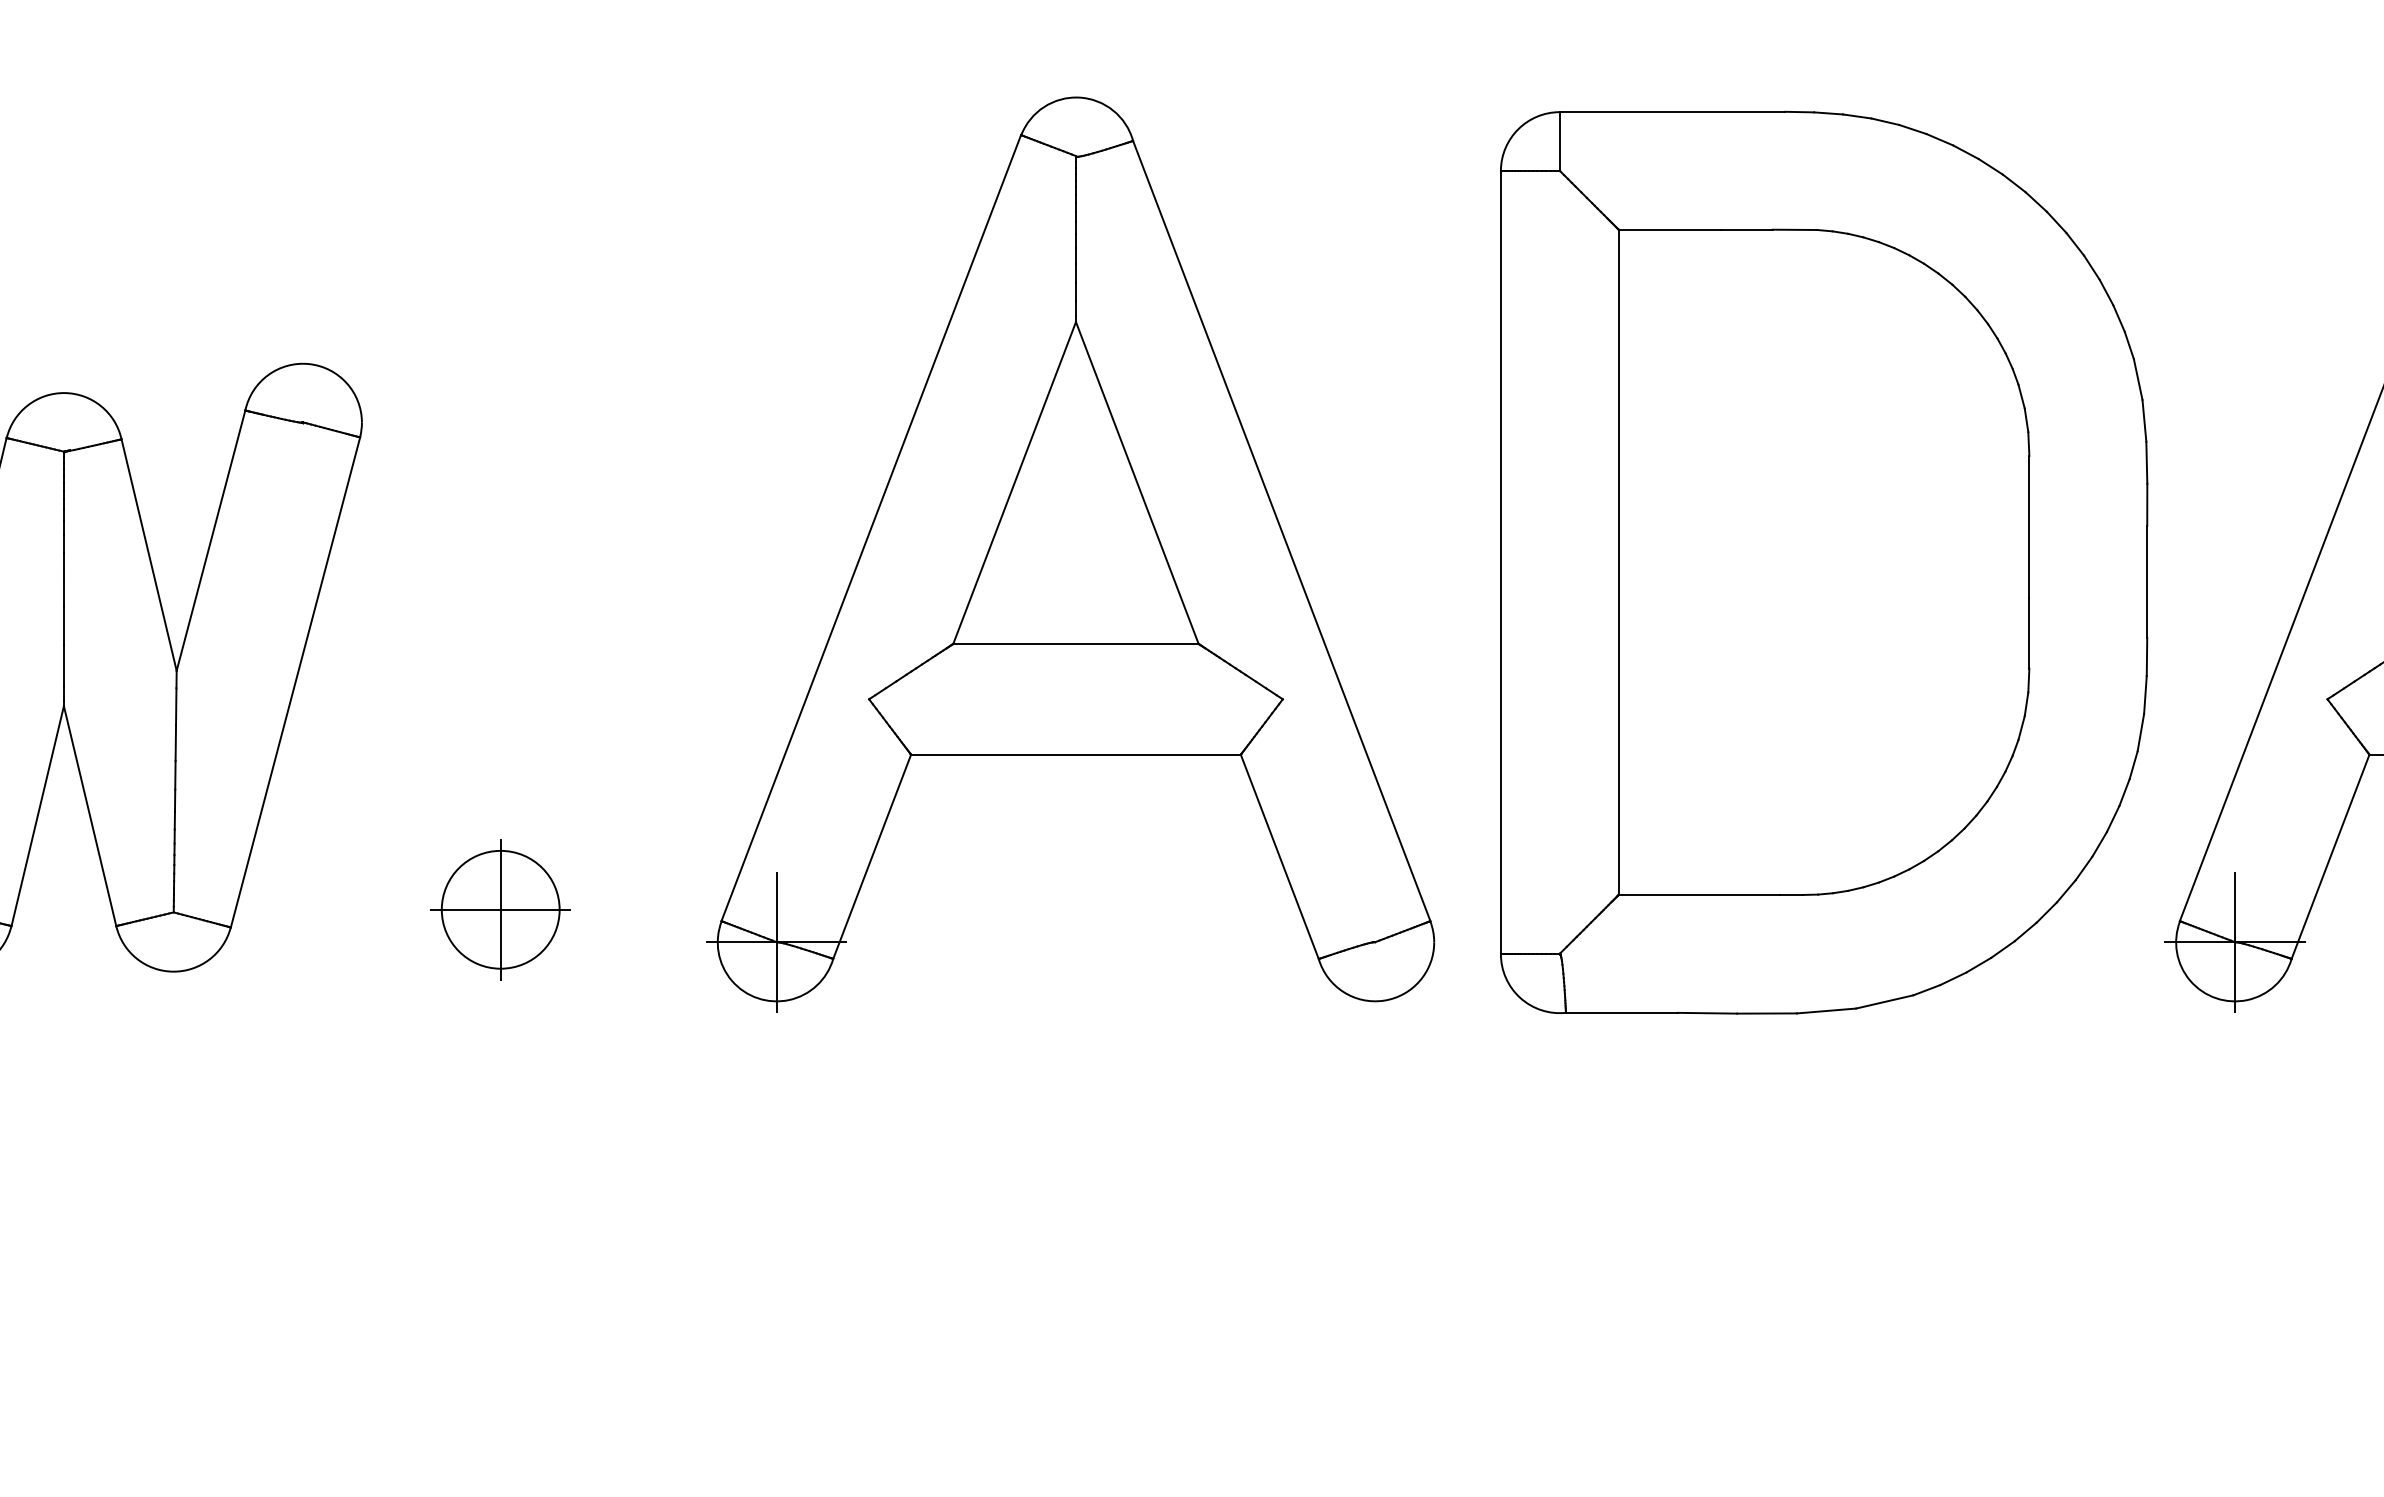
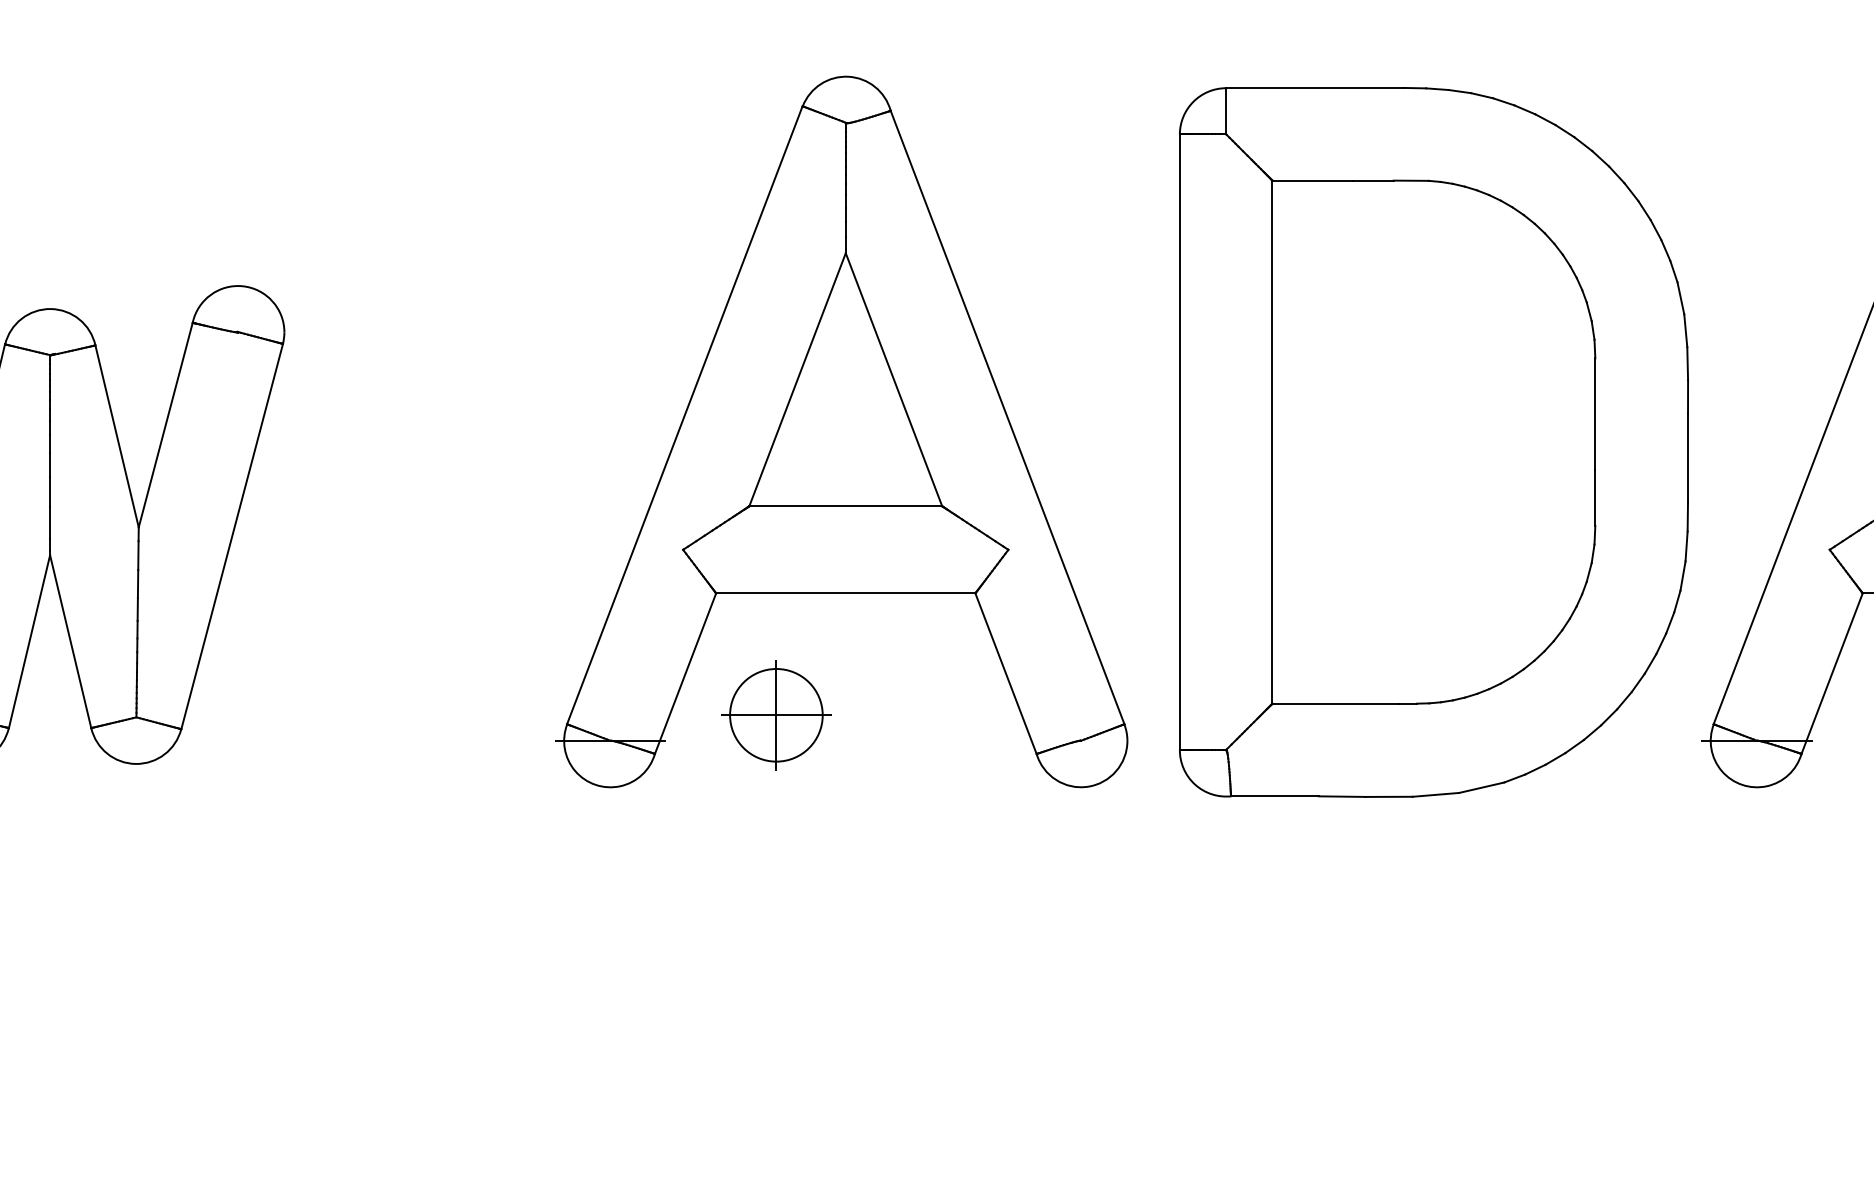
part: (500, 909) -> (776, 715), moved
line: (776, 942) -> (610, 741), removed
line: (2235, 942) -> (1757, 741), removed

